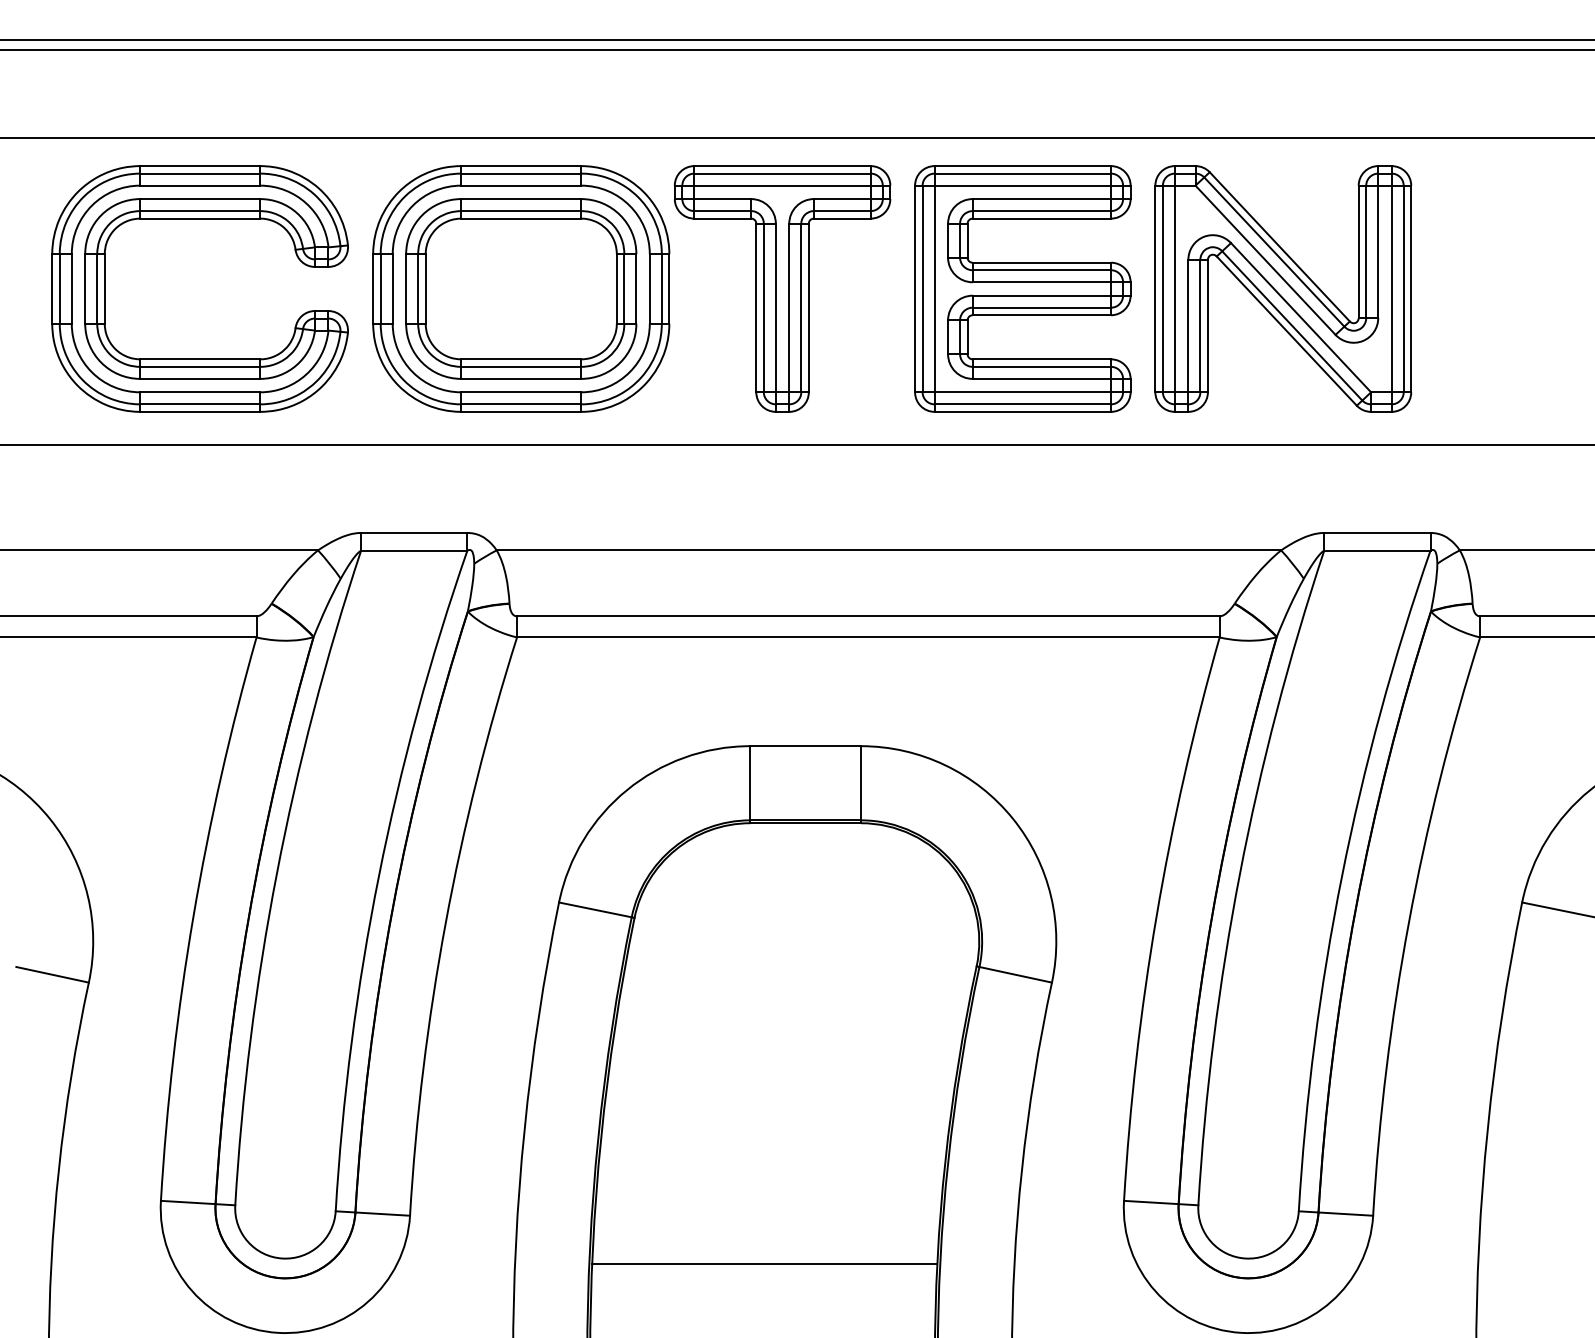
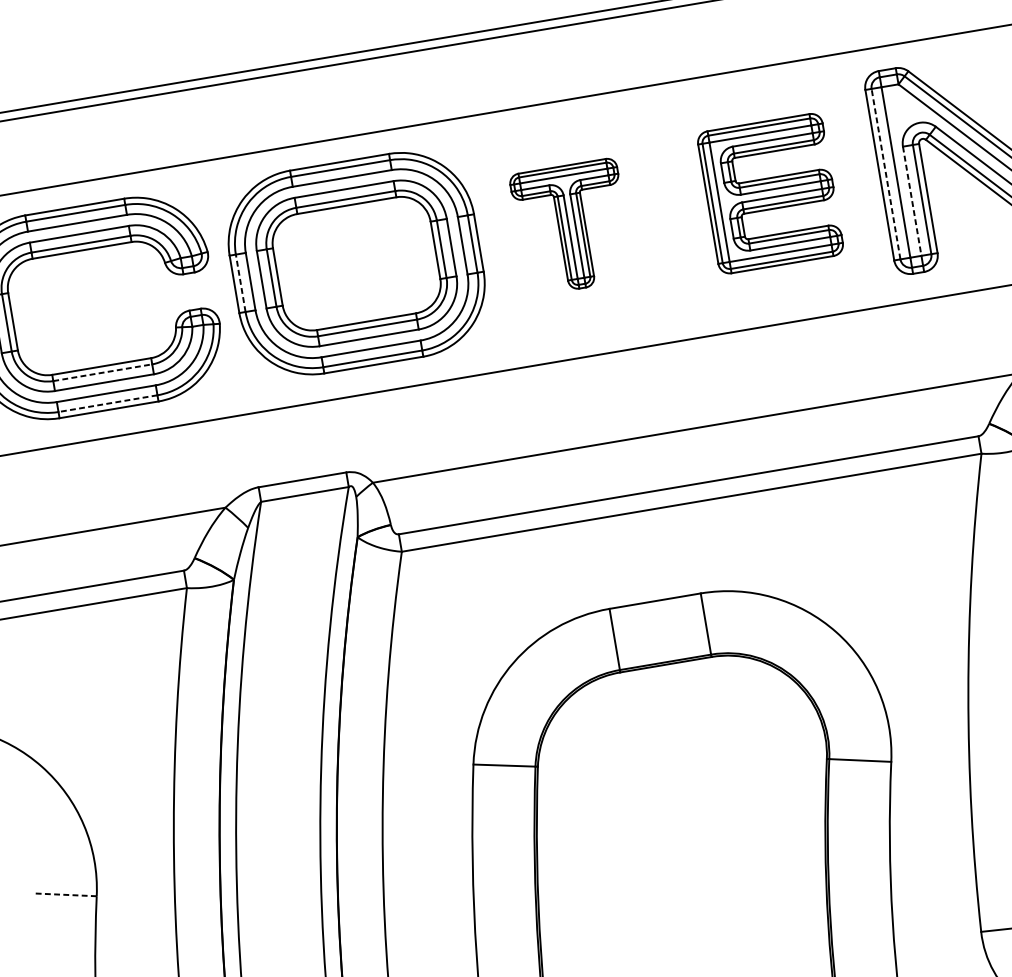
line: (380, 288) -> (240, 282), solid -> dashed
part: (782, 288) -> (572, 226), size x0.6
part: (1022, 288) -> (770, 193), size x0.7
line: (1162, 288) -> (885, 173), solid -> dashed
line: (1188, 326) -> (912, 201), solid -> dashed
line: (200, 366) -> (102, 372), solid -> dashed
line: (200, 404) -> (108, 403), solid -> dashed
line: (52, 974) -> (65, 894), solid -> dashed

